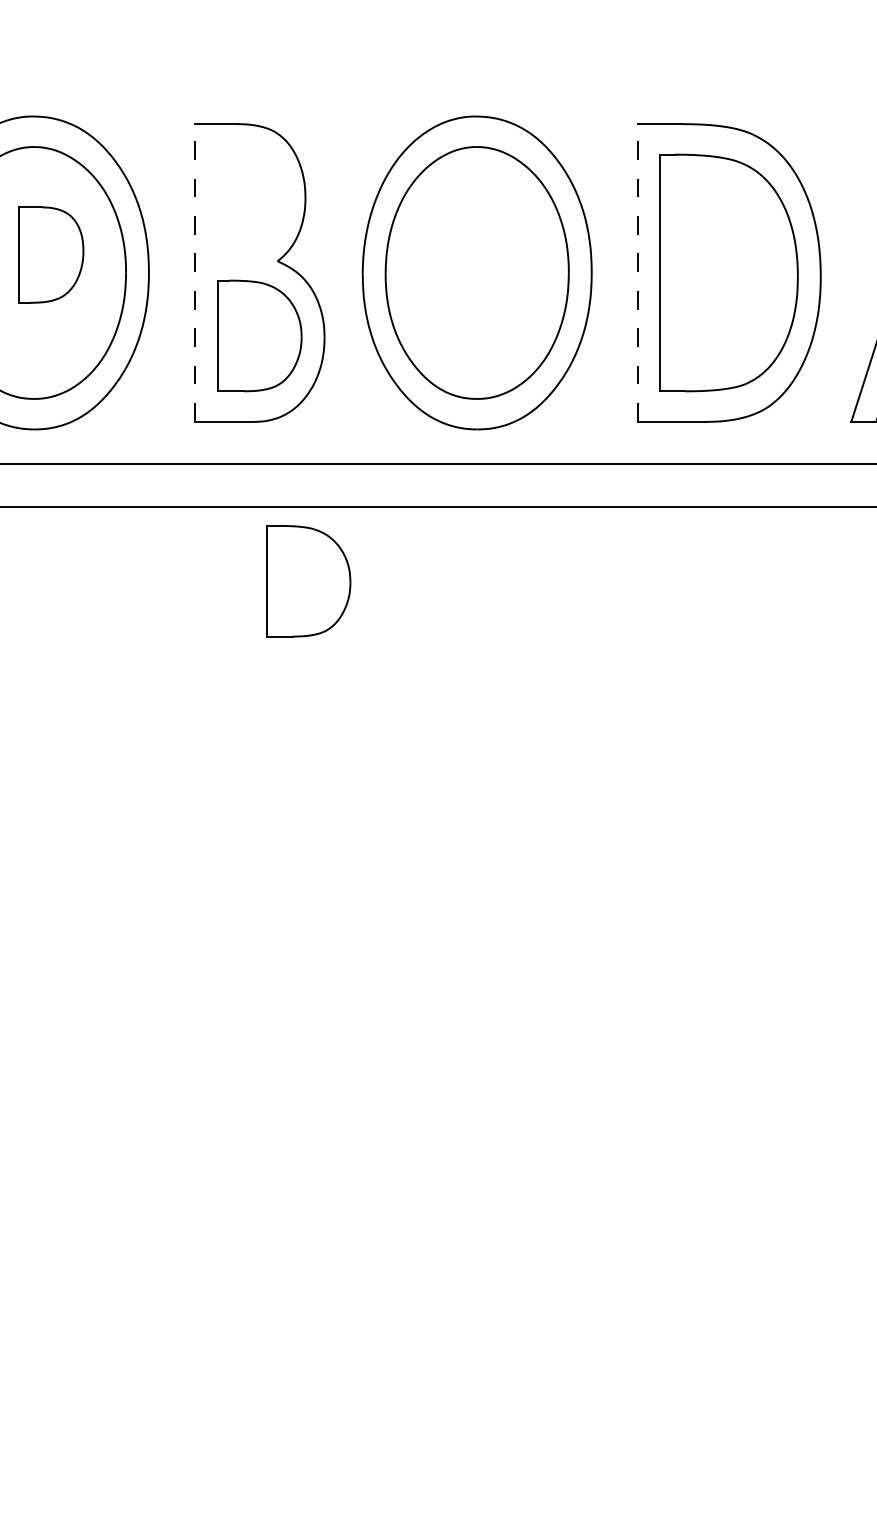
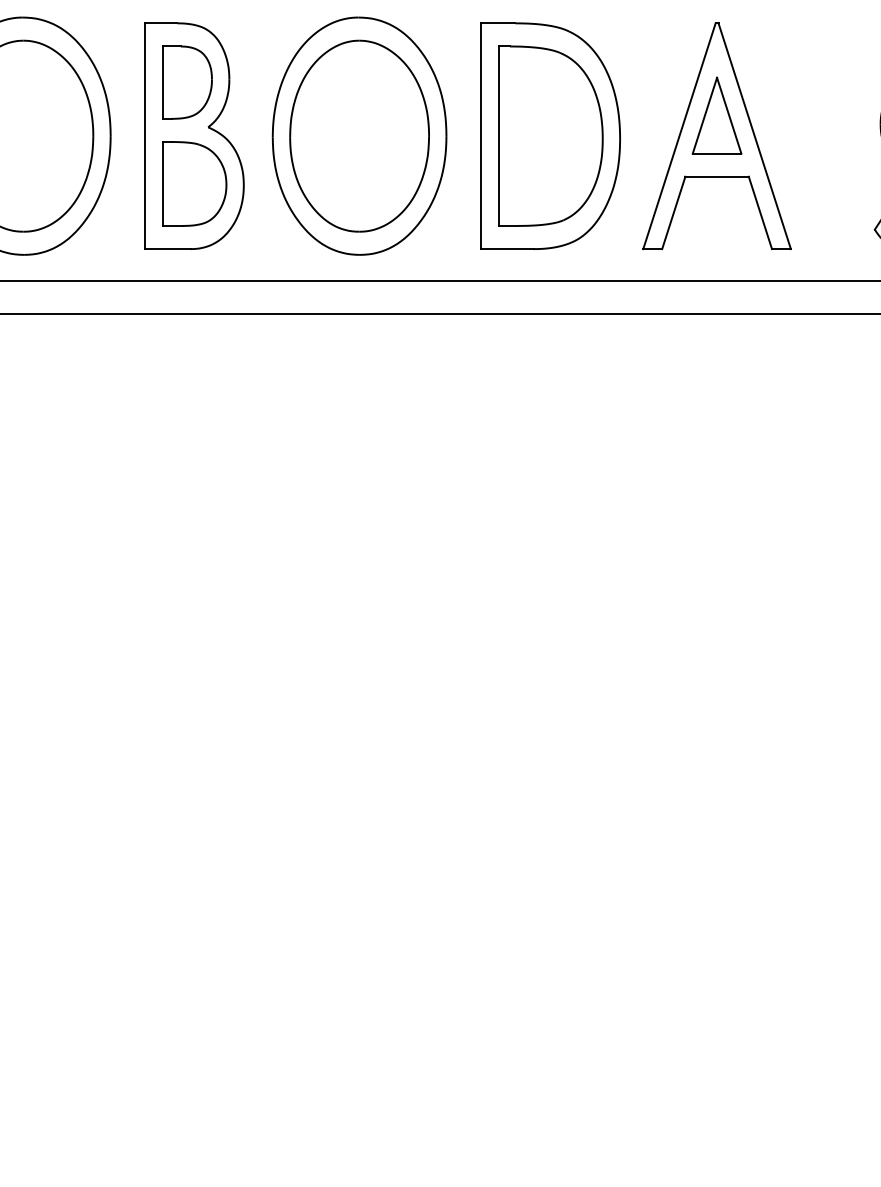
part: (51, 254) -> (187, 82), moved
line: (194, 273) -> (145, 136), dashed -> solid
line: (637, 273) -> (481, 136), dashed -> solid
part: (308, 580) -> (231, 369), removed

